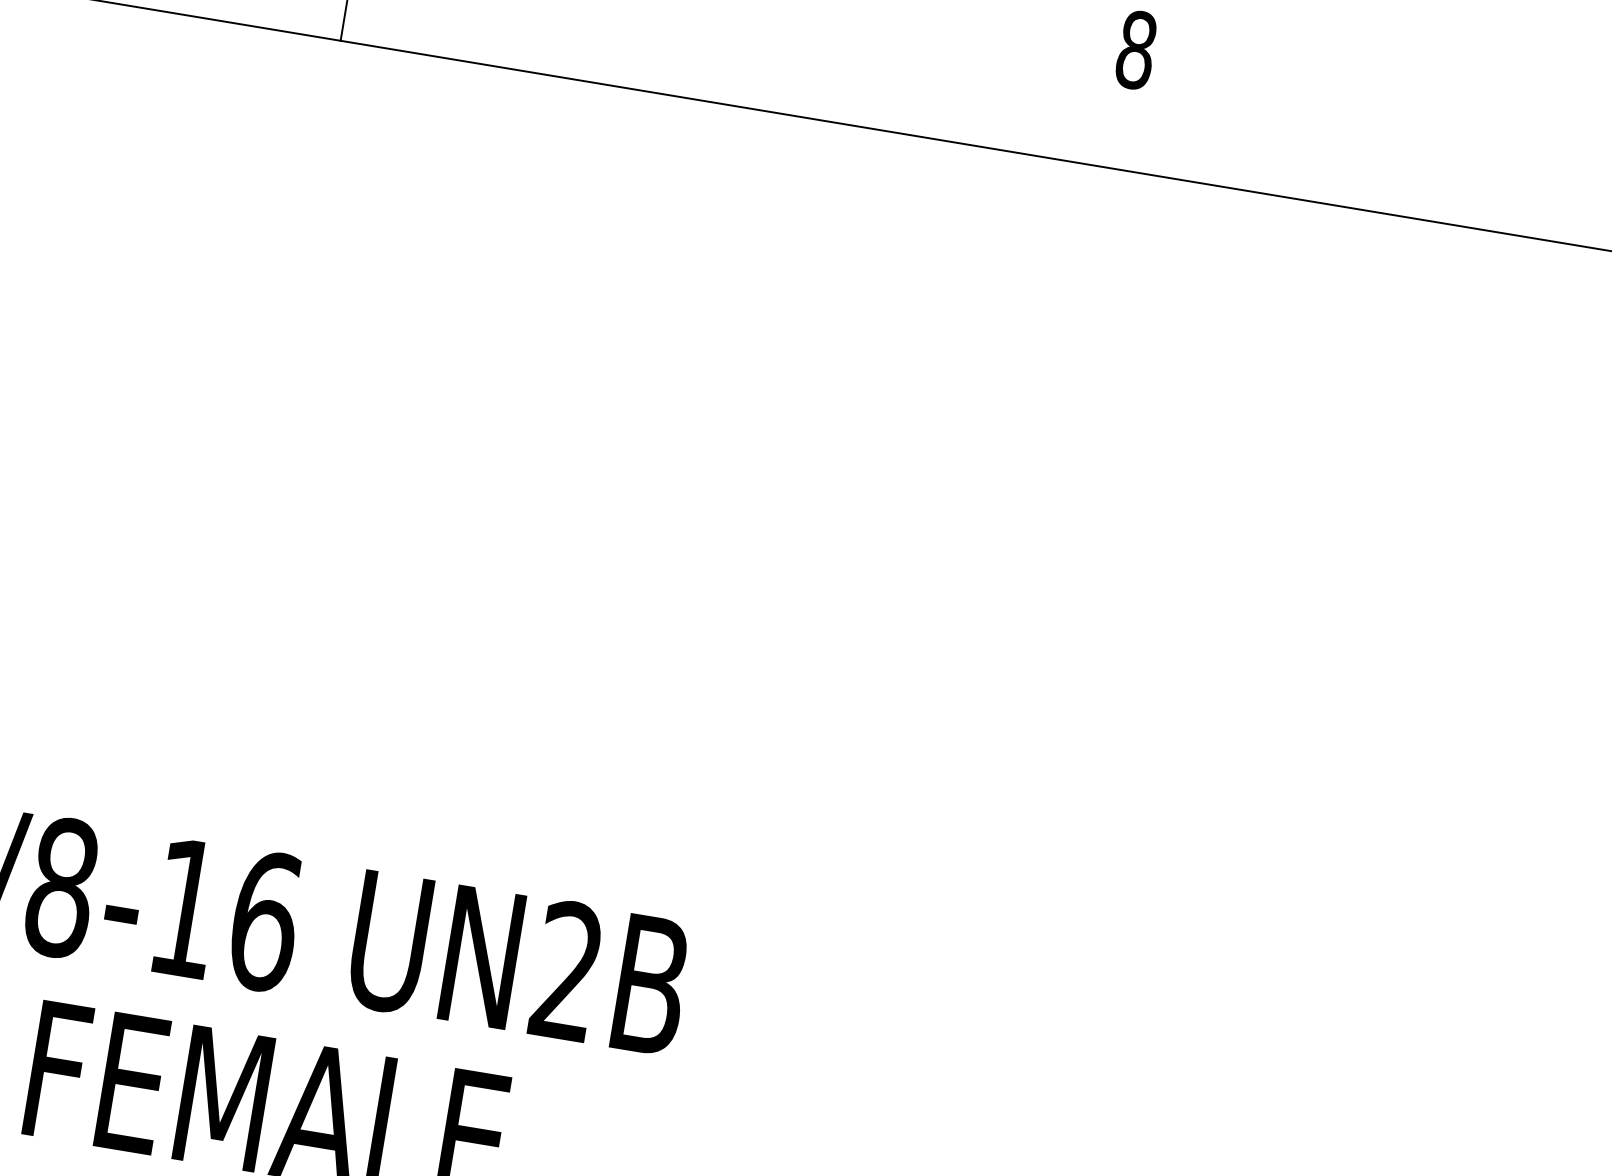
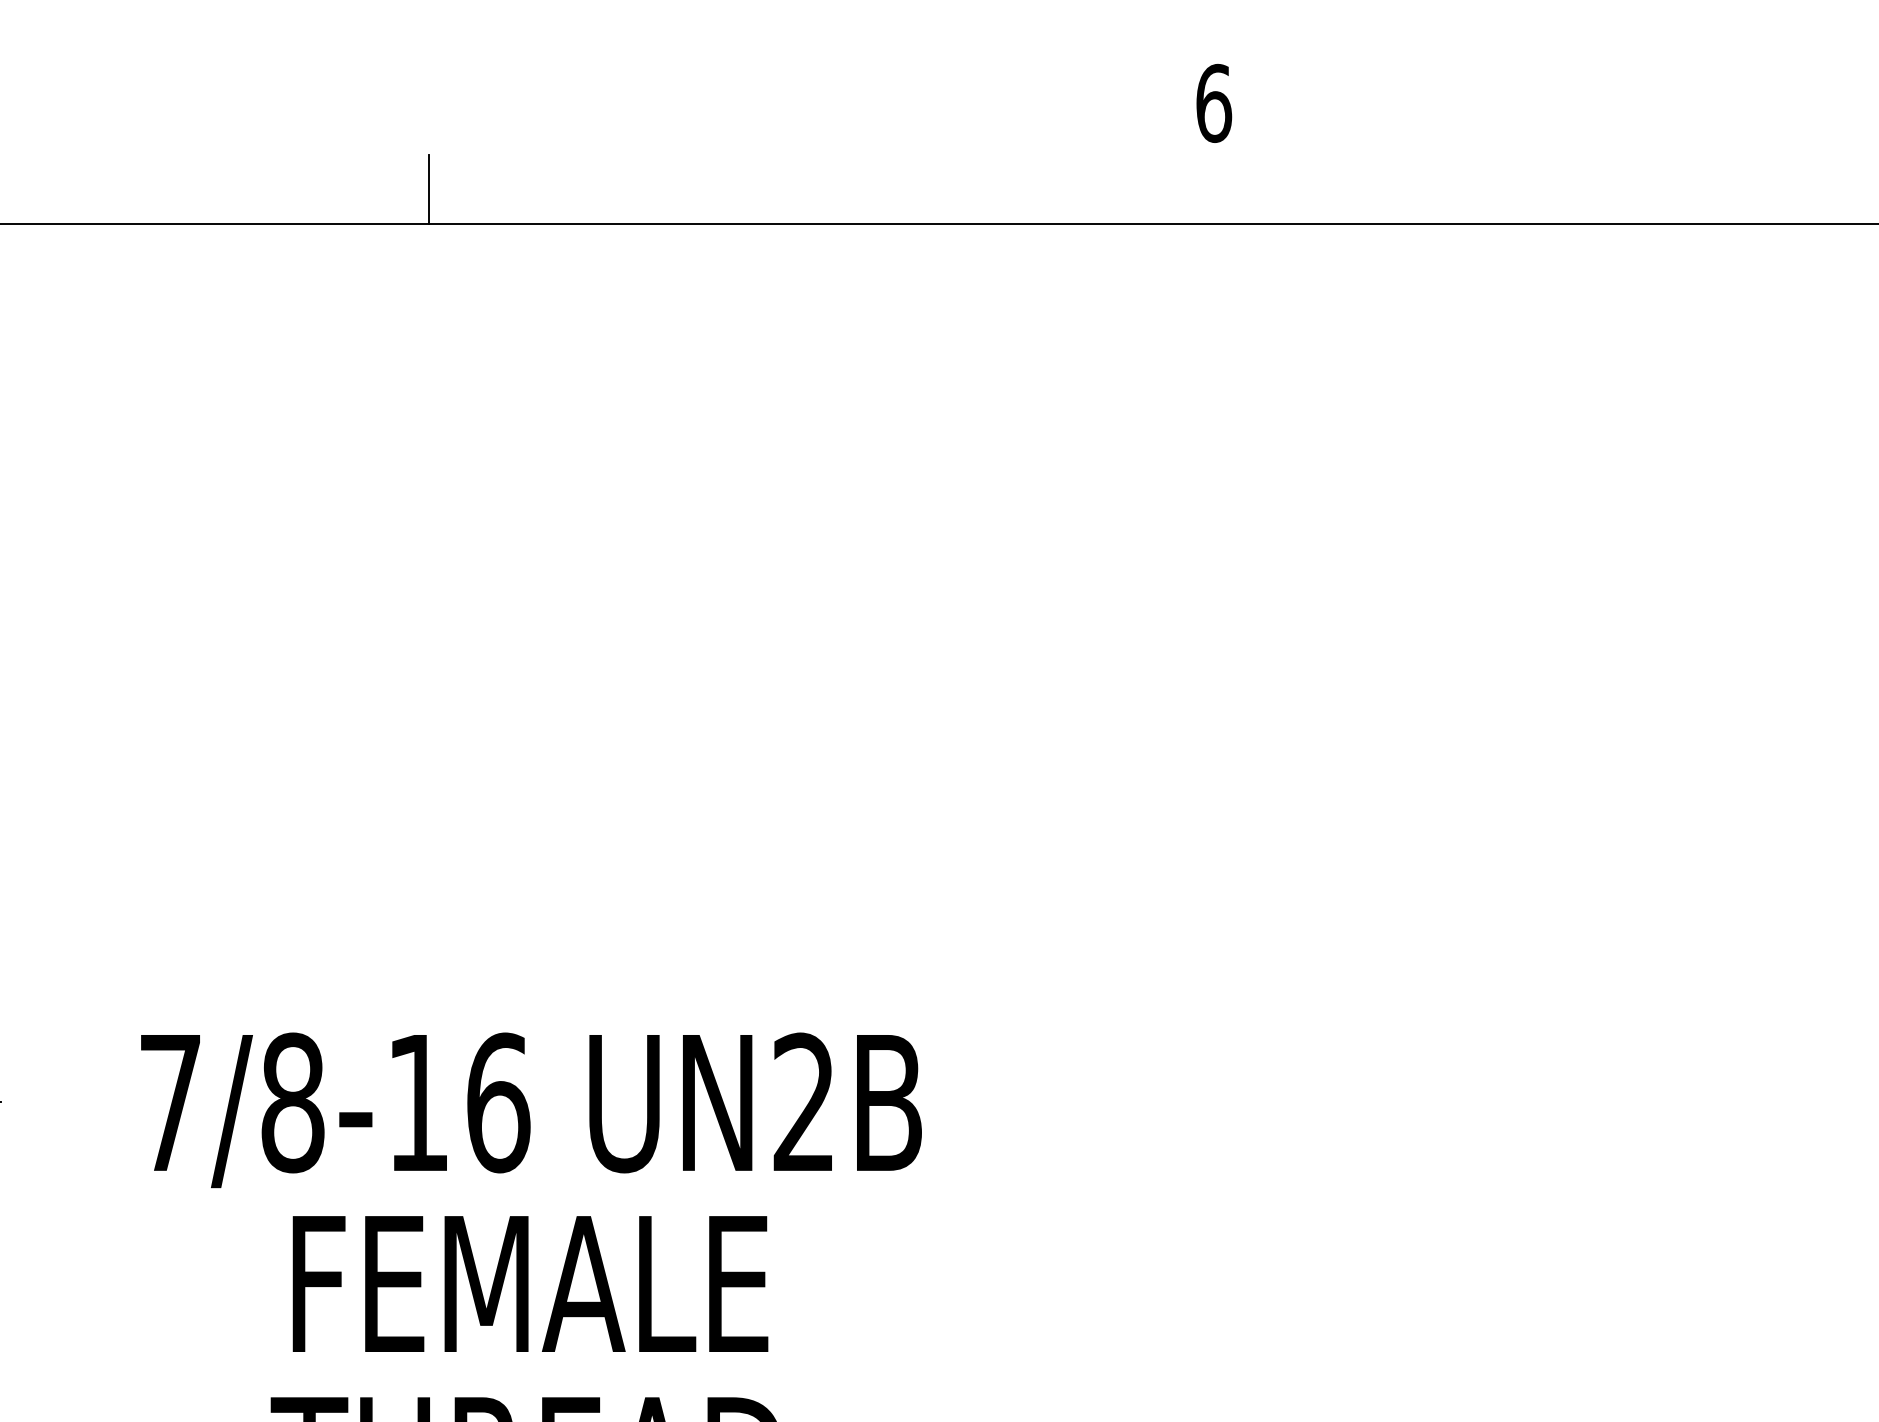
text: (1137, 49) -> (1214, 102), 8 -> 6

